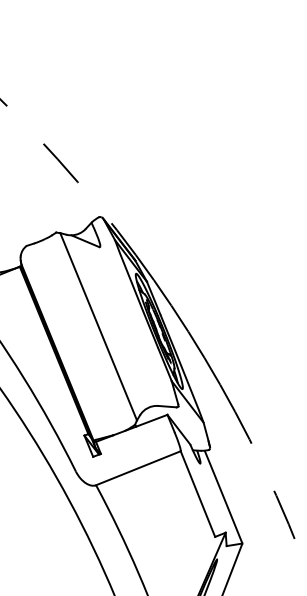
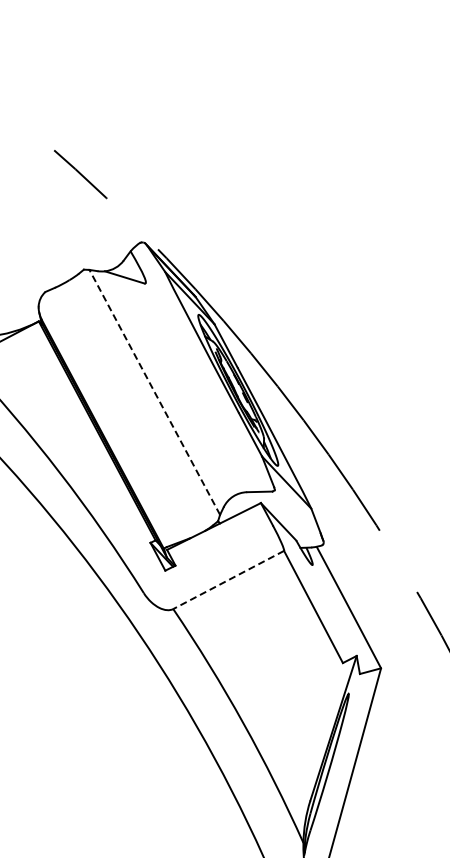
line: (98, 326) -> (154, 392), solid -> dashed
line: (138, 468) -> (228, 580), solid -> dashed

